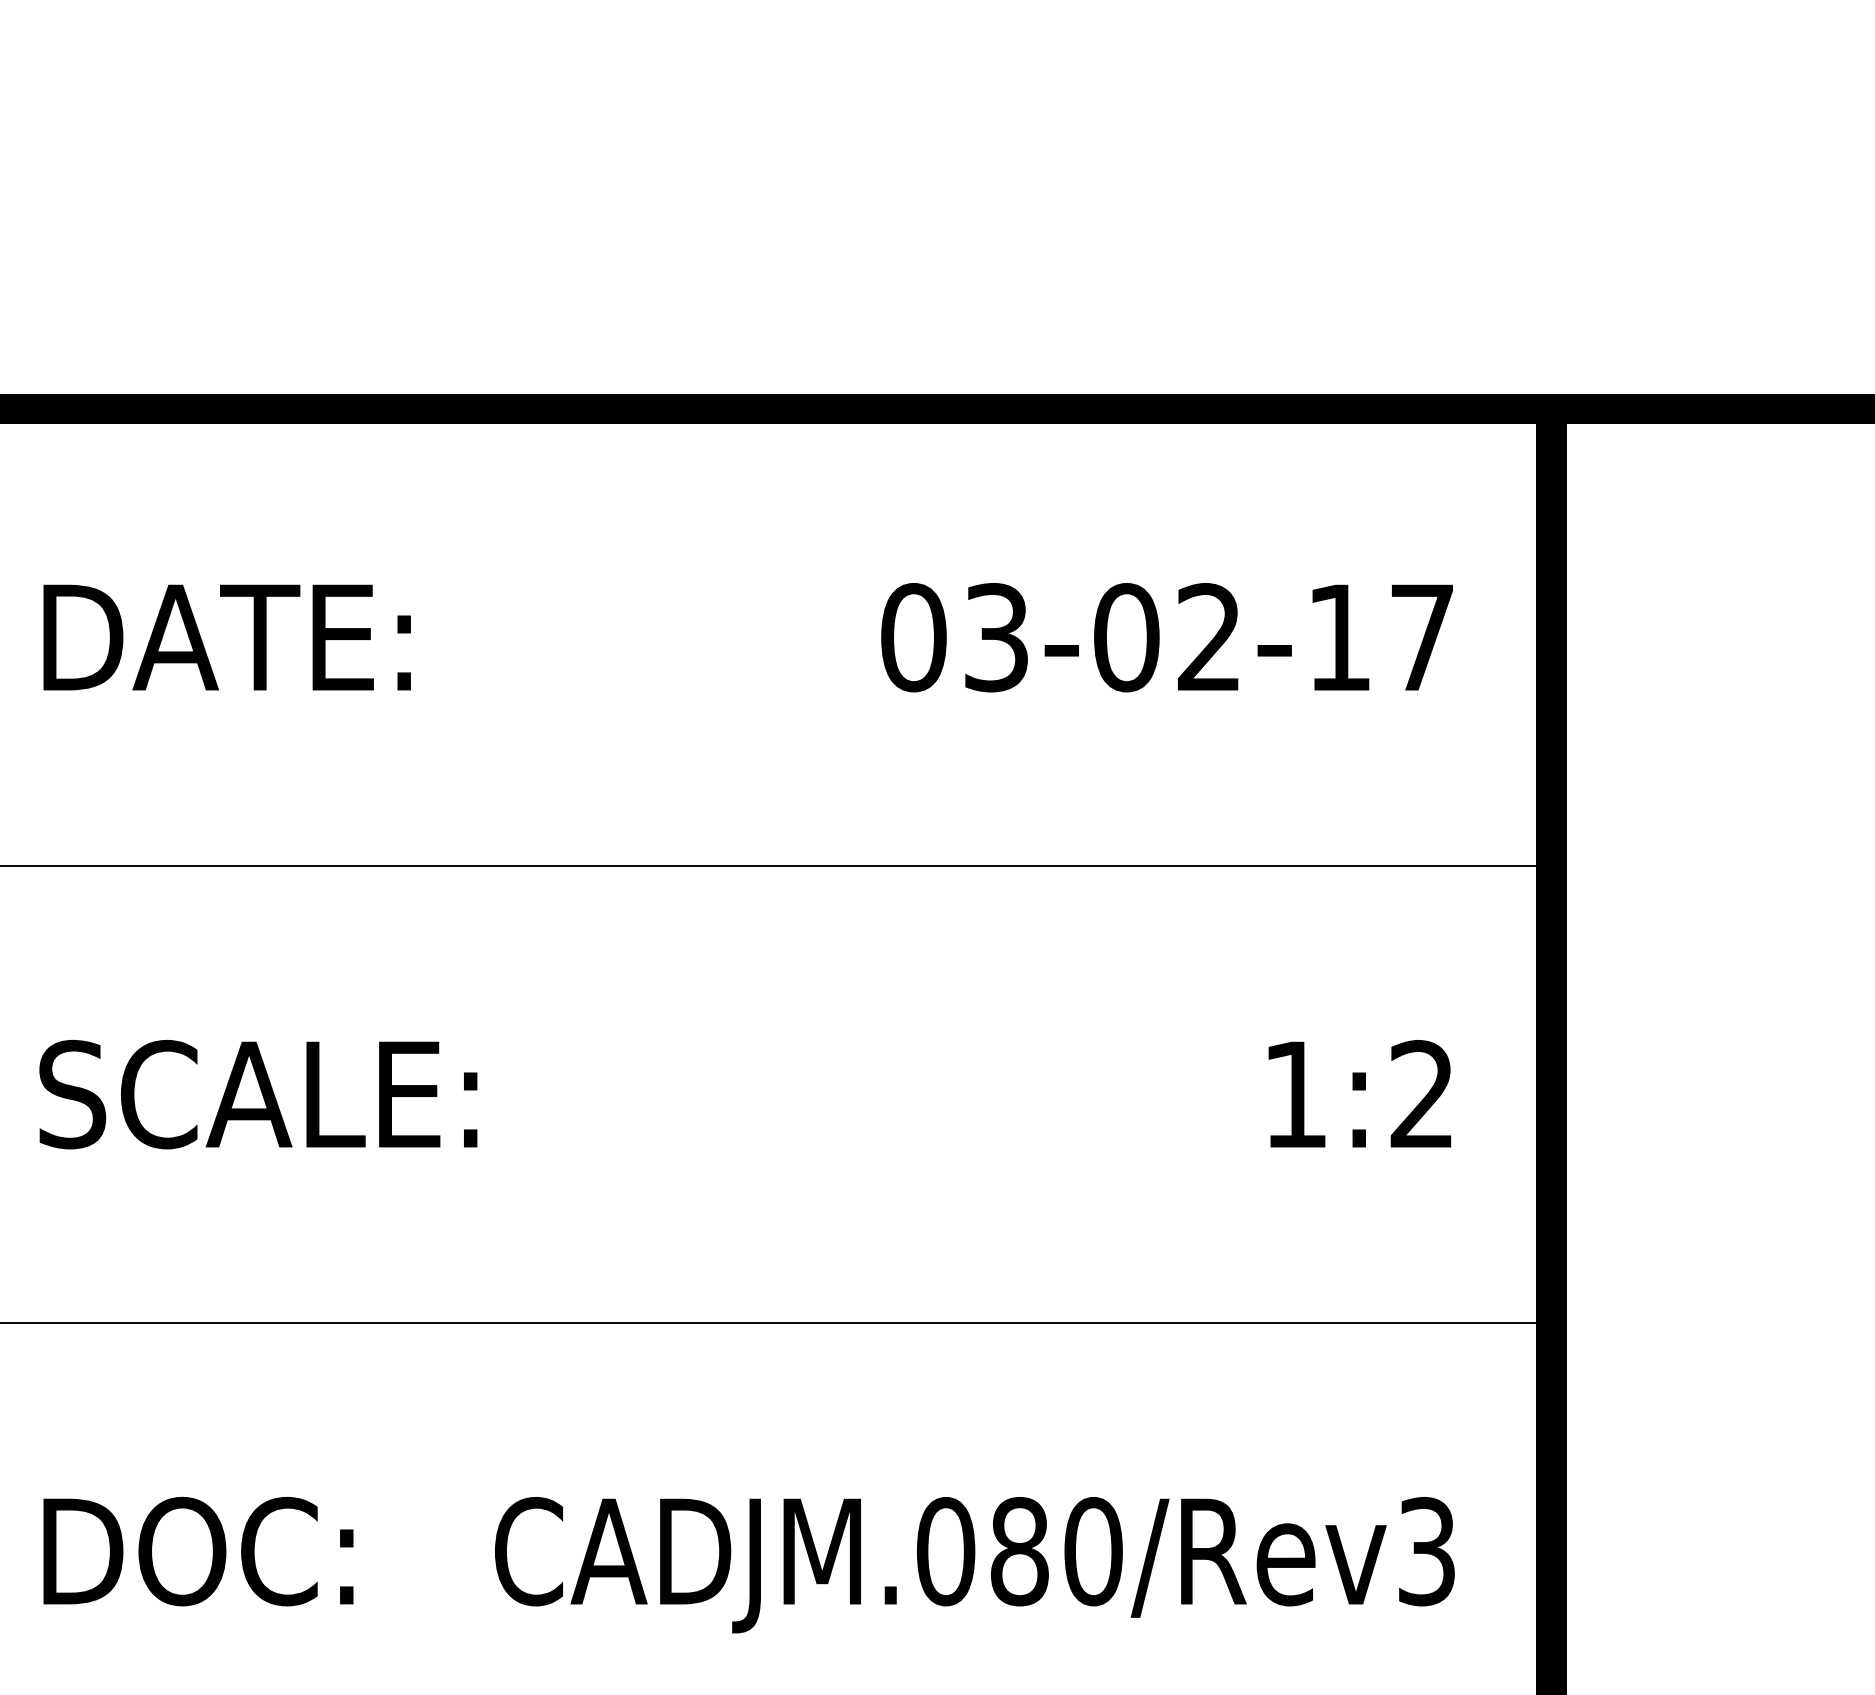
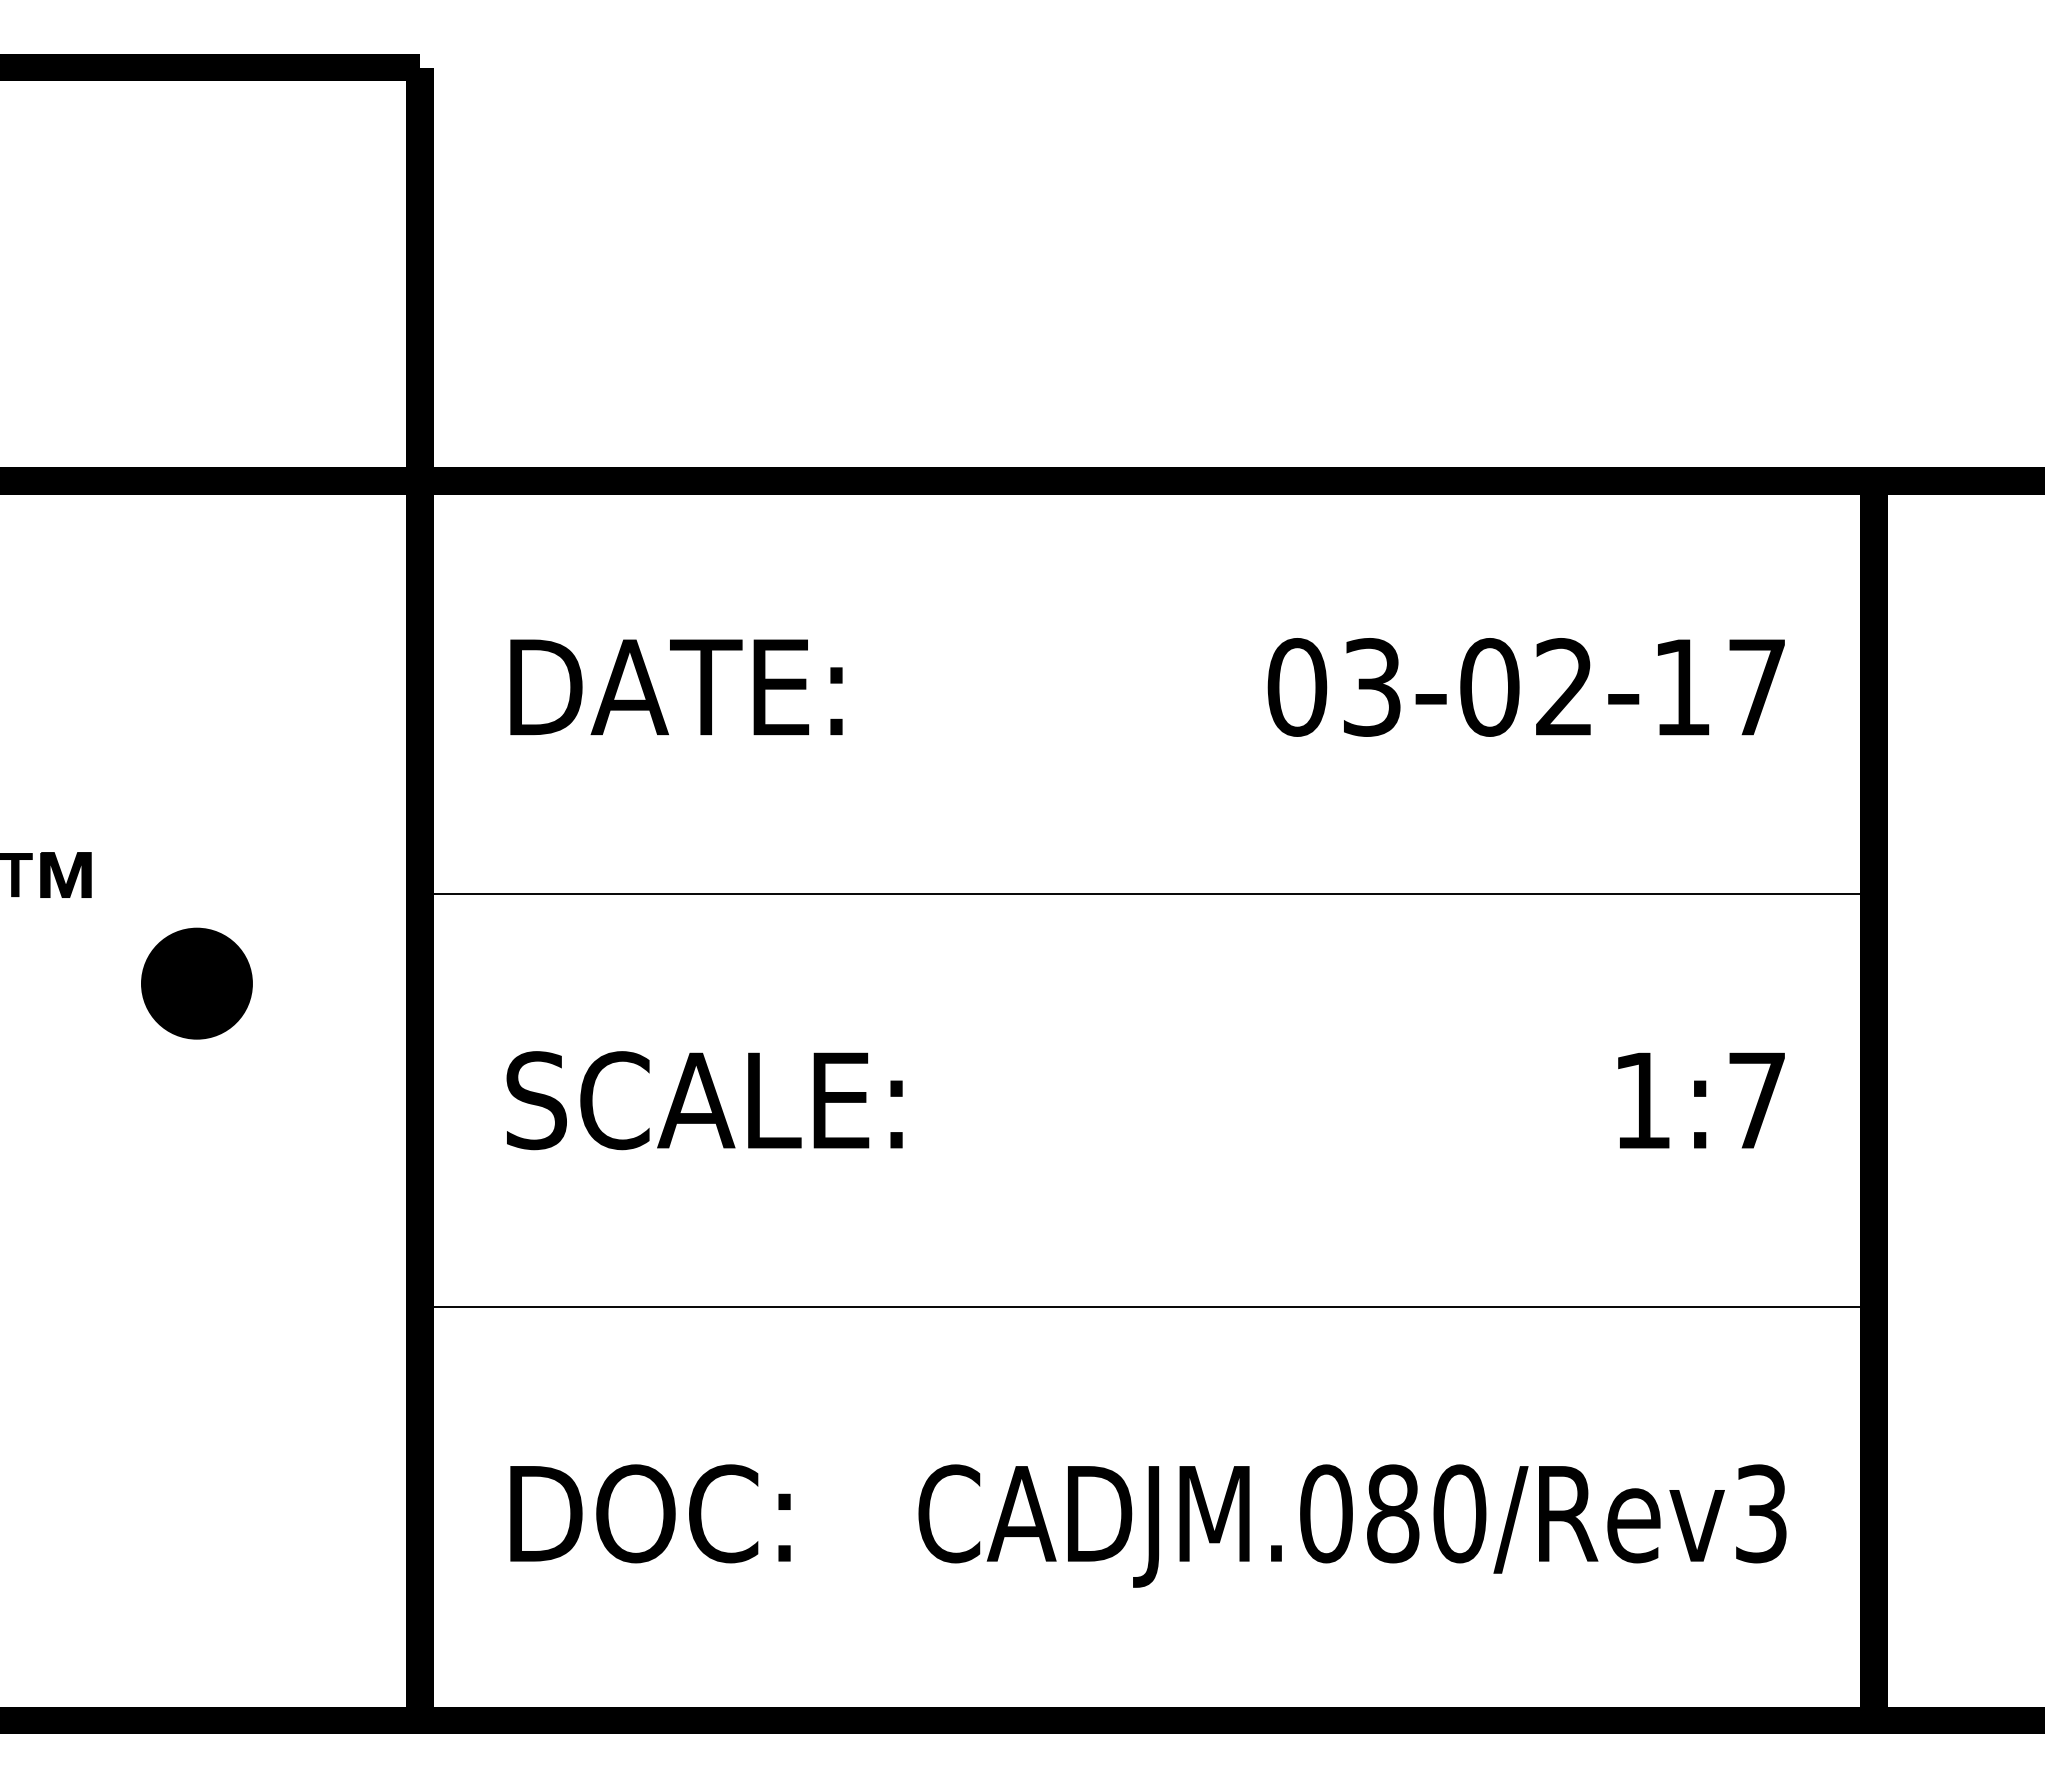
text: (1421, 1093) -> (1756, 1099), 1:2 -> 1:7

